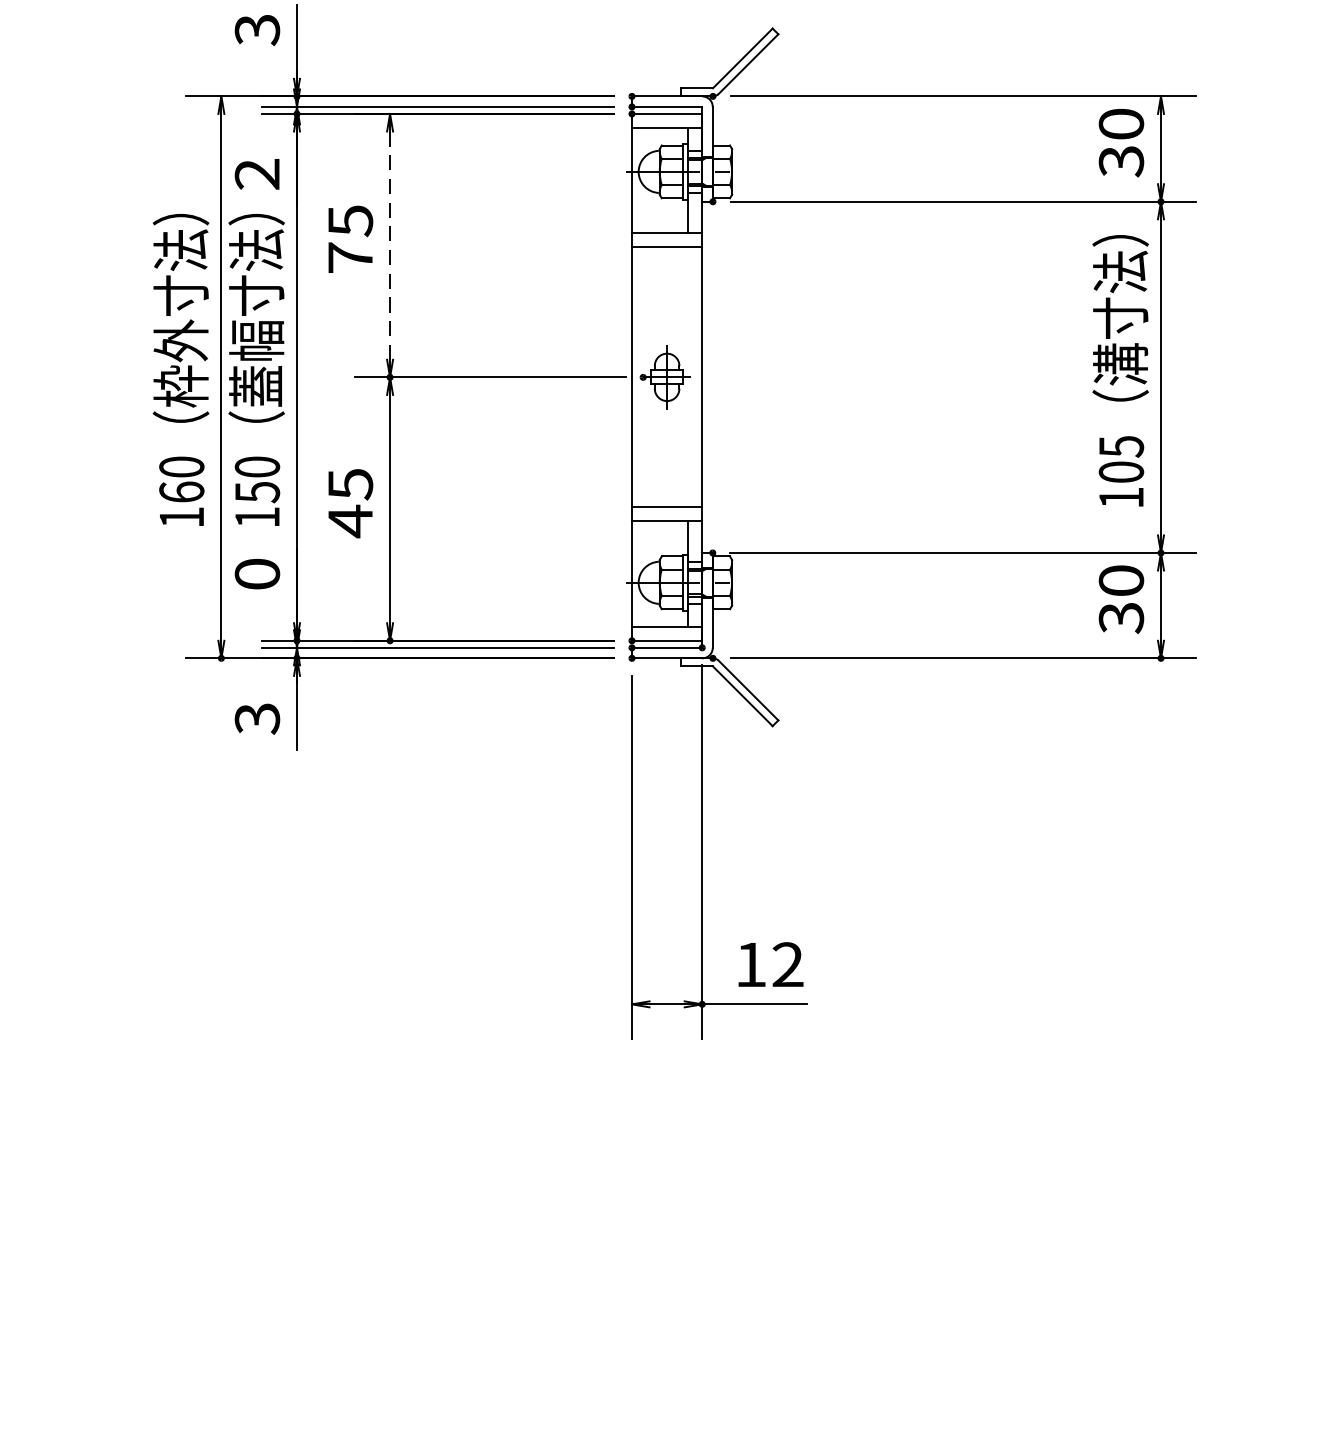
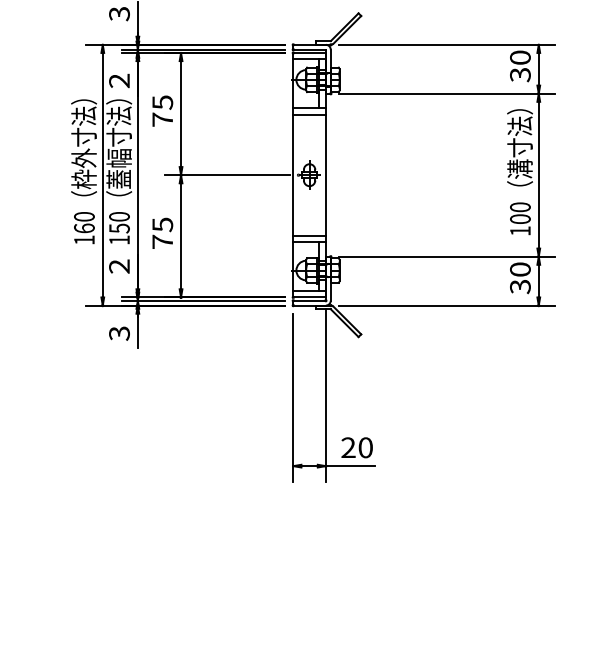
line: (391, 246) -> (181, 114), dashed -> solid
text: (1121, 446) -> (520, 207), 105 -> 100
text: (350, 520) -> (162, 241), 45 -> 75
text: (257, 574) -> (119, 266), 0 -> 2
text: (768, 964) -> (356, 447), 12 -> 20

